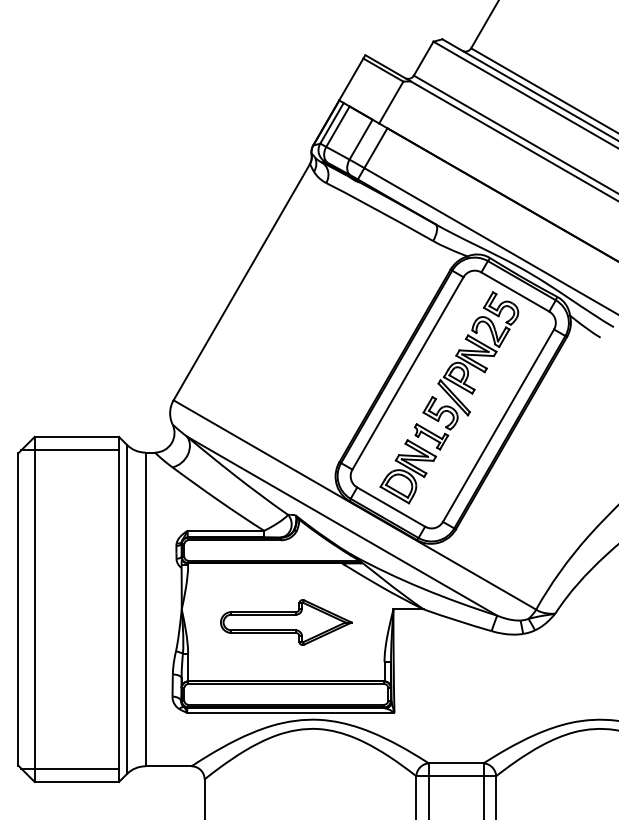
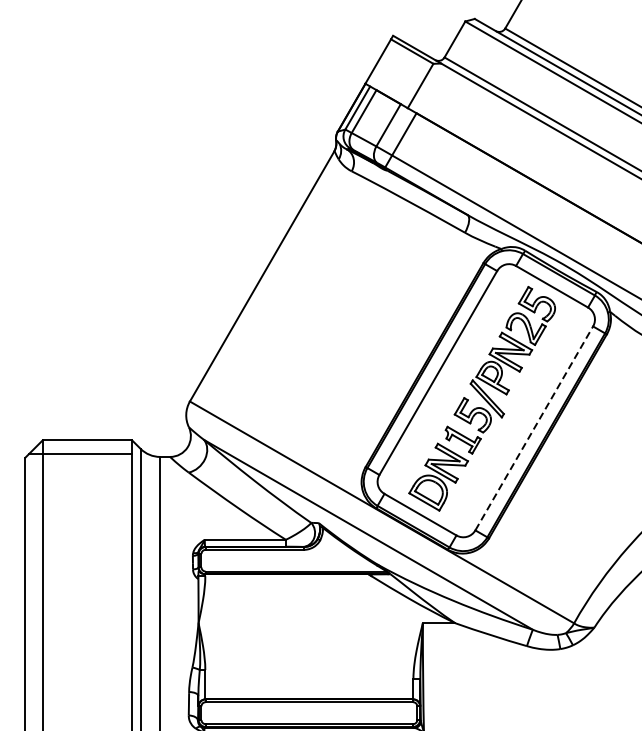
line: (498, 425) -> (534, 428), solid -> dashed
part: (286, 622) -> (309, 636), removed

